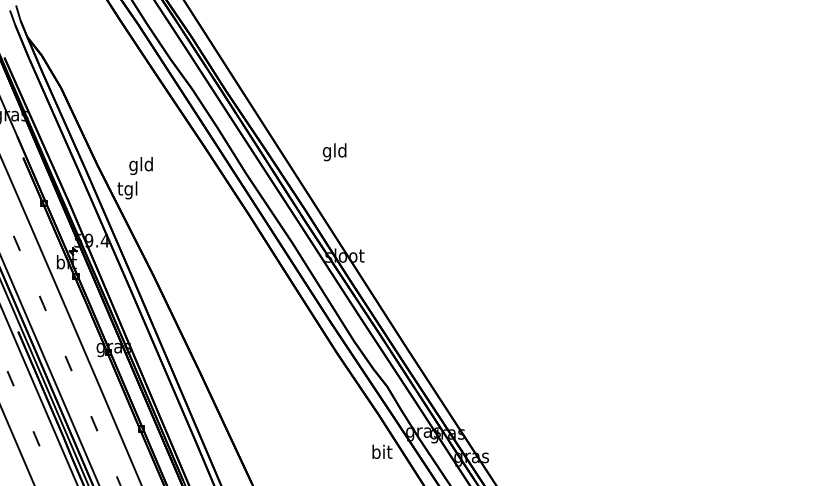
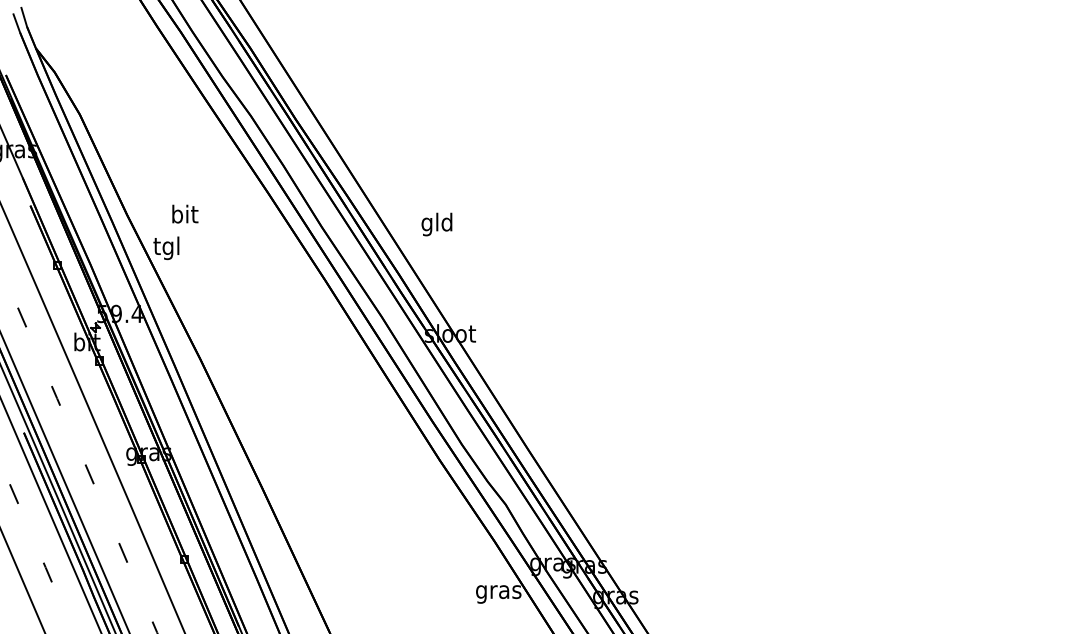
text: (334, 152) -> (436, 224), moved
text: (141, 166) -> (184, 216), gld -> bit
text: (381, 453) -> (498, 591), bit -> gras

